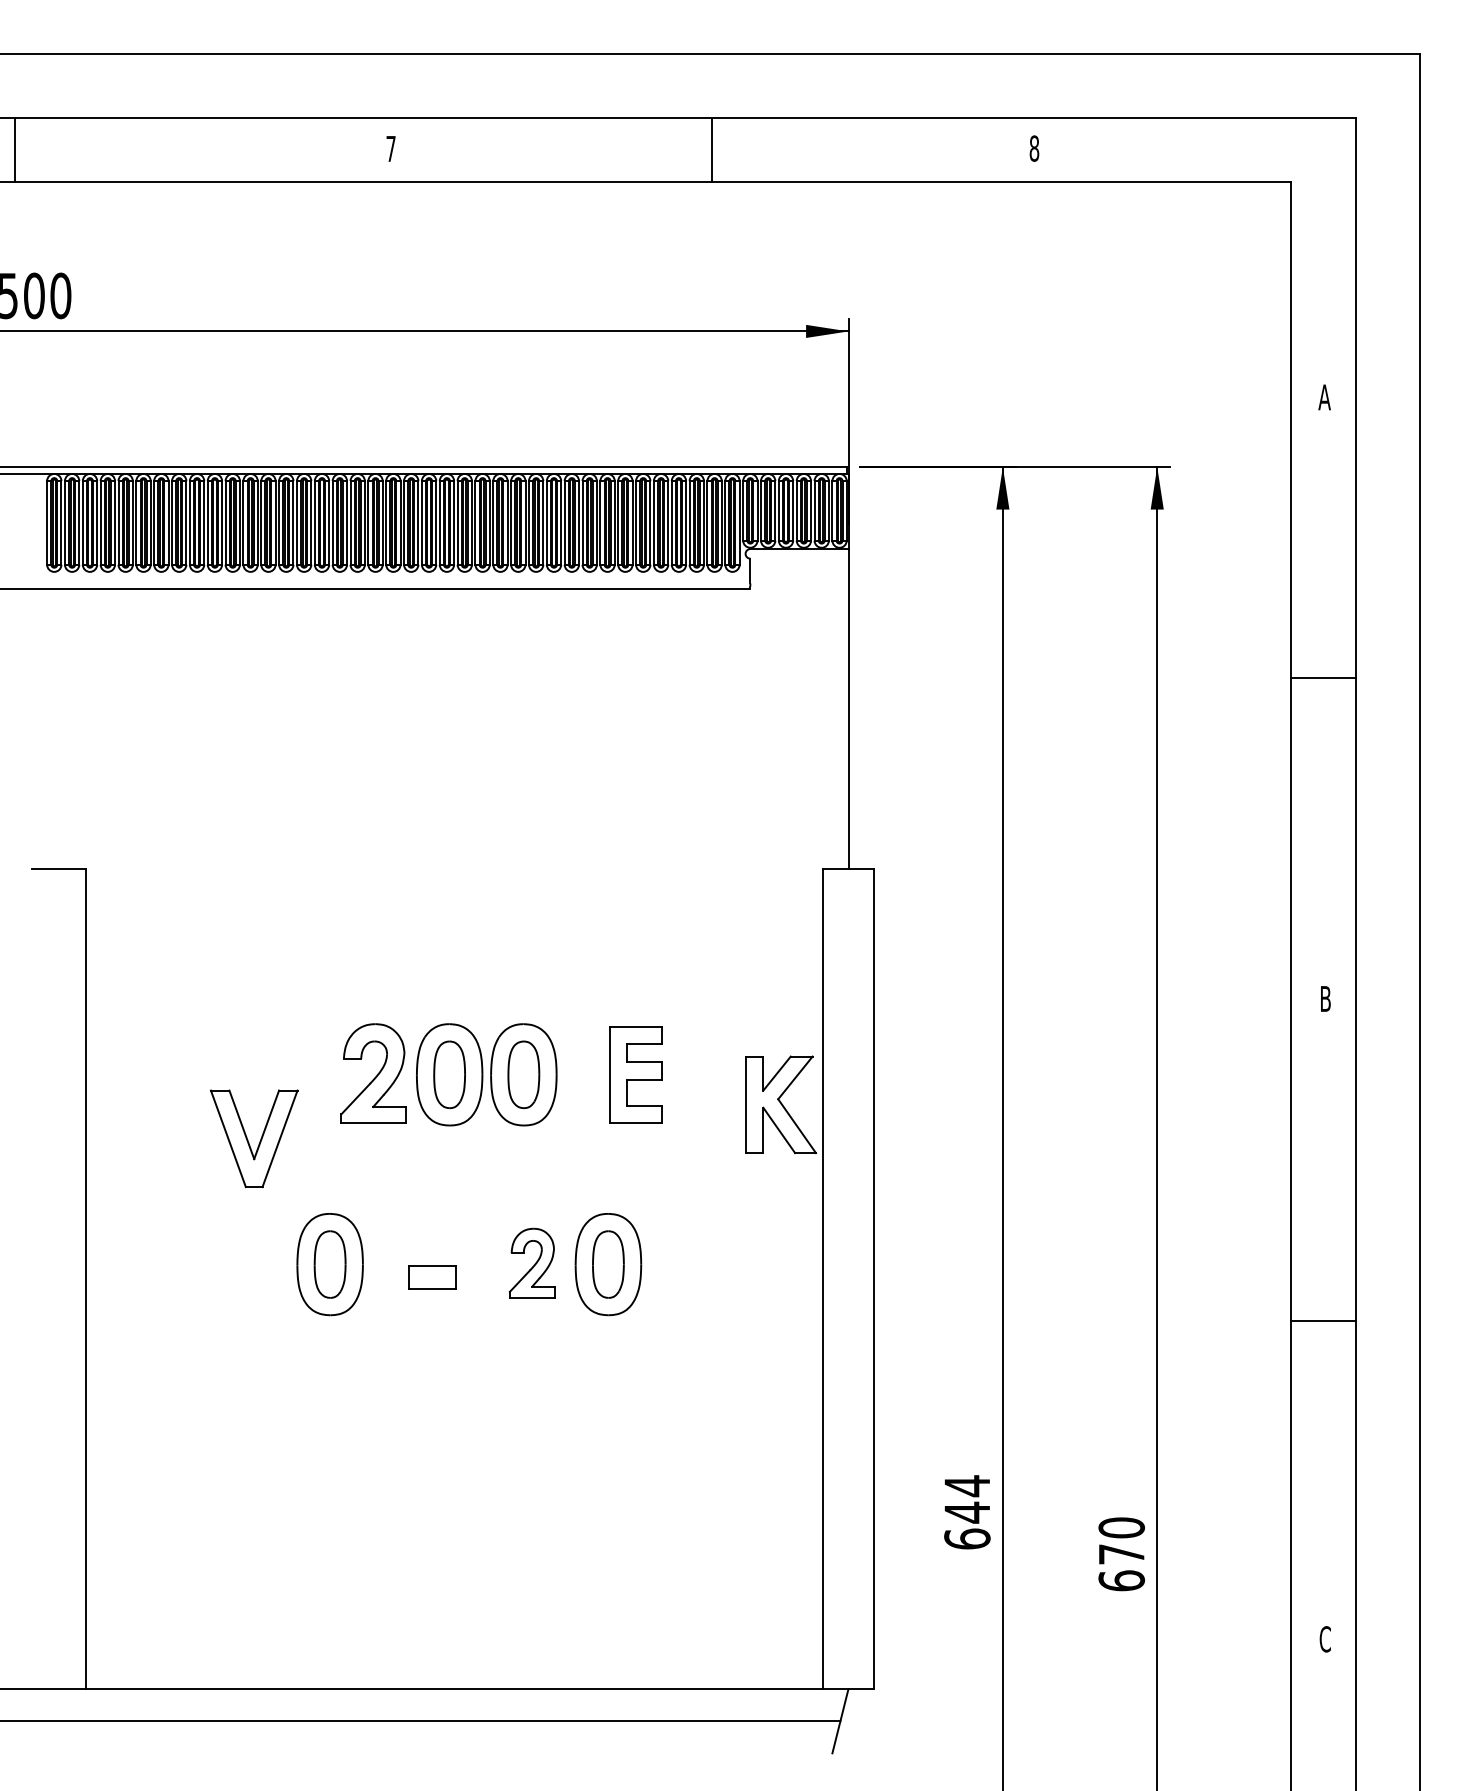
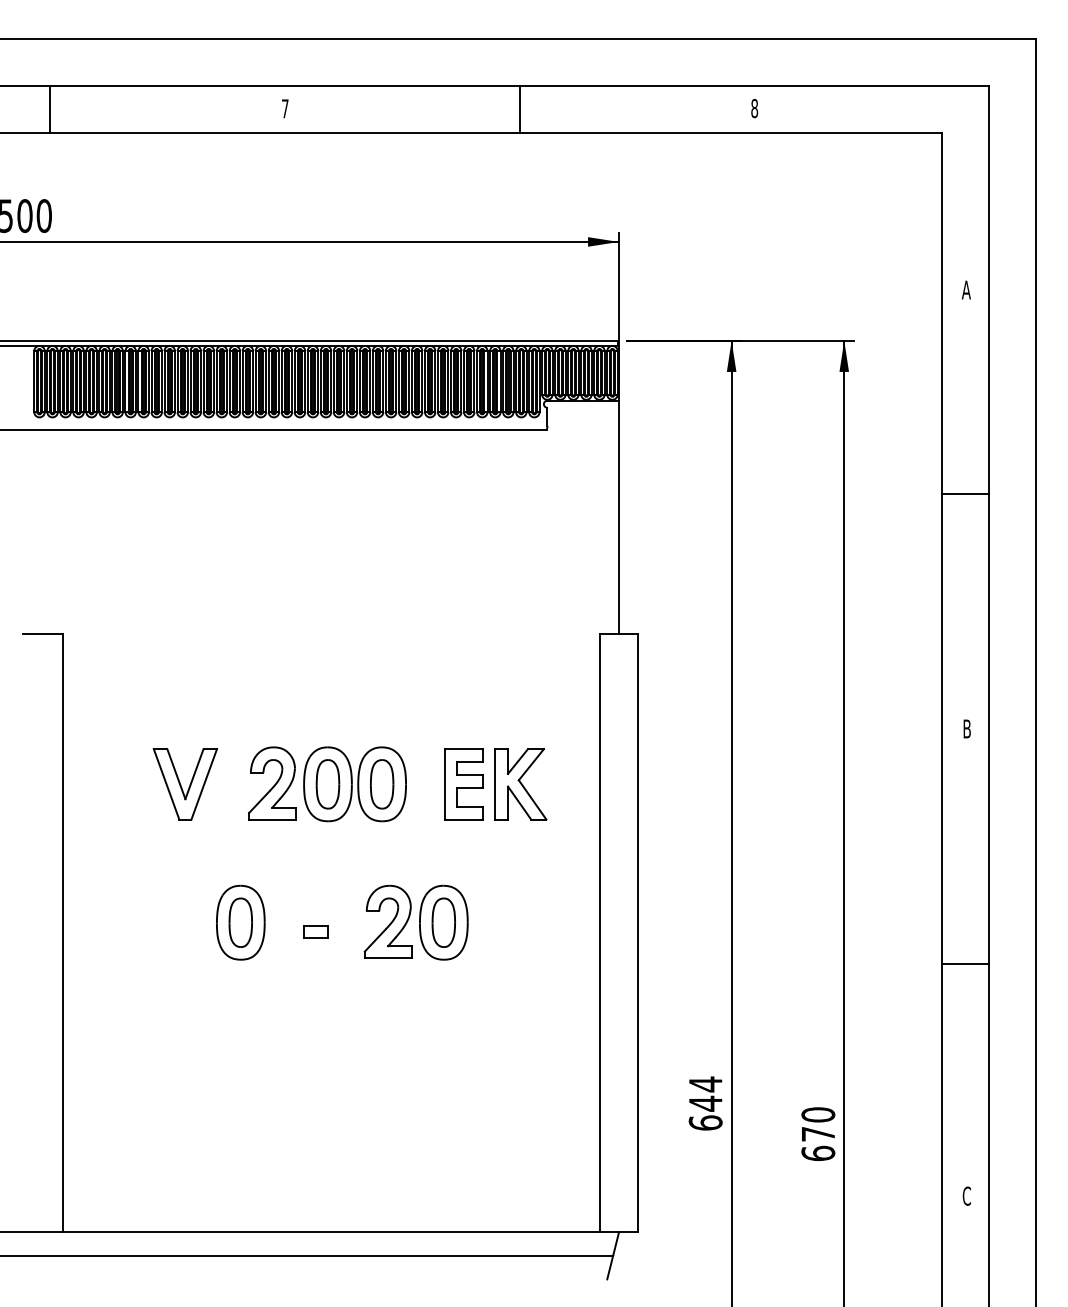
line: (15, 150) -> (50, 109), moved
part: (780, 1104) -> (520, 784), moved
part: (254, 1138) -> (185, 784), moved
part: (532, 1263) -> (388, 921), size x1.43
part: (432, 1277) -> (315, 932), size x0.71

